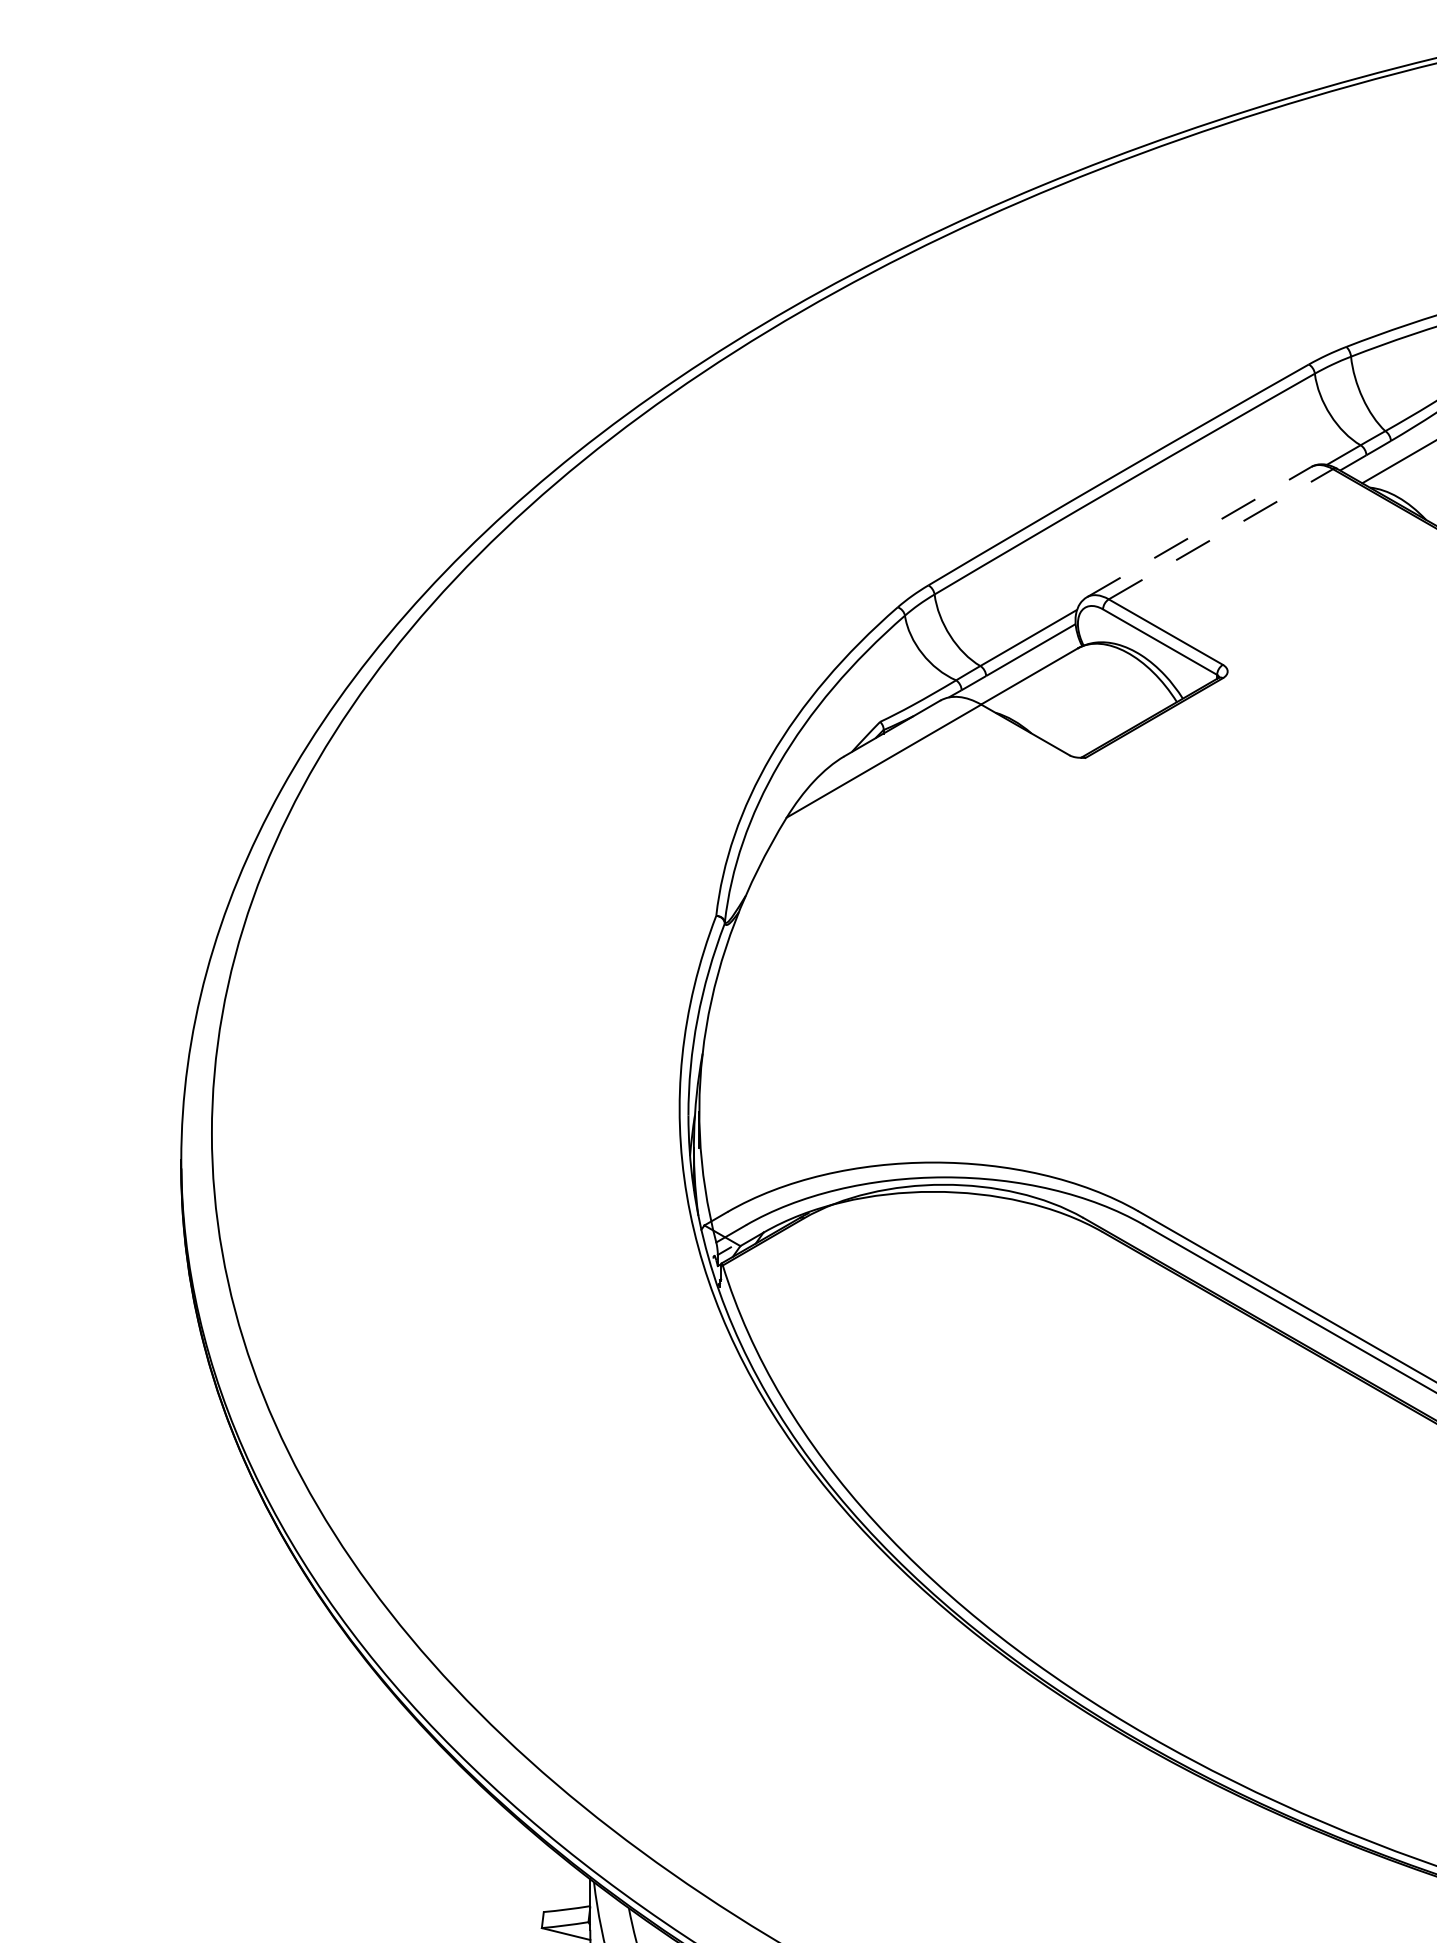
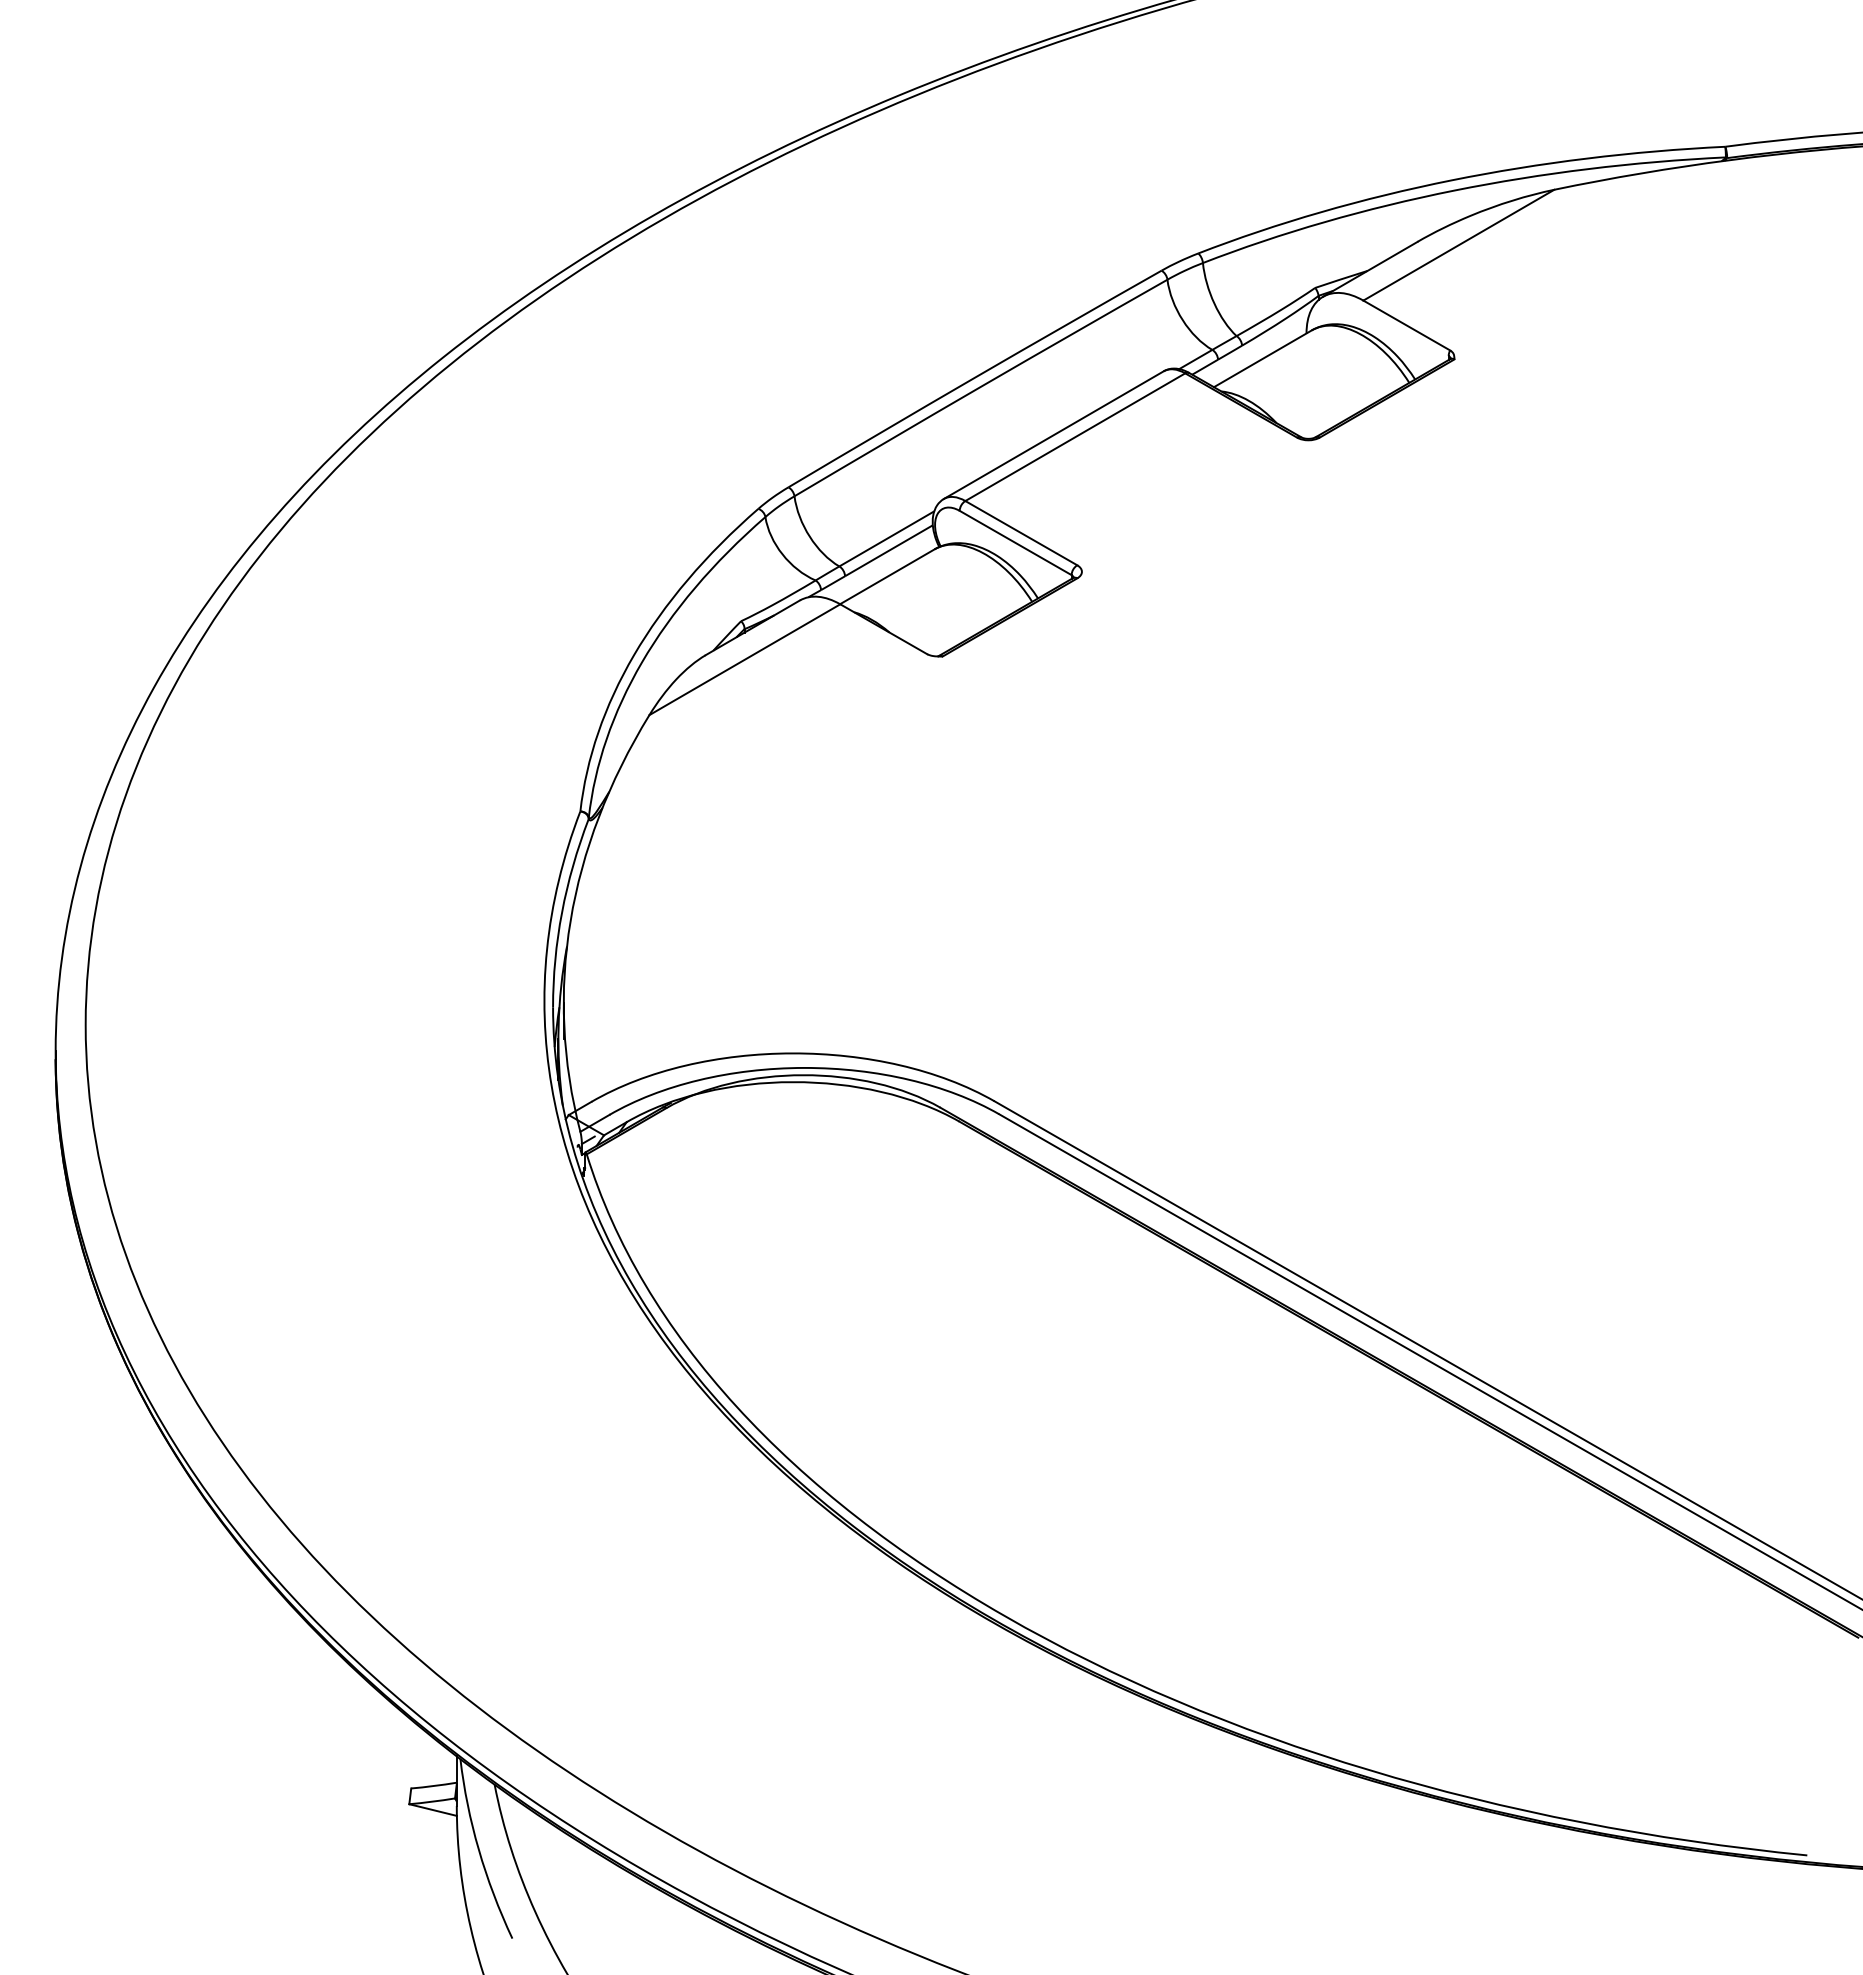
line: (1199, 531) -> (1054, 434), dashed -> solid
line: (1221, 533) -> (1075, 436), dashed -> solid

